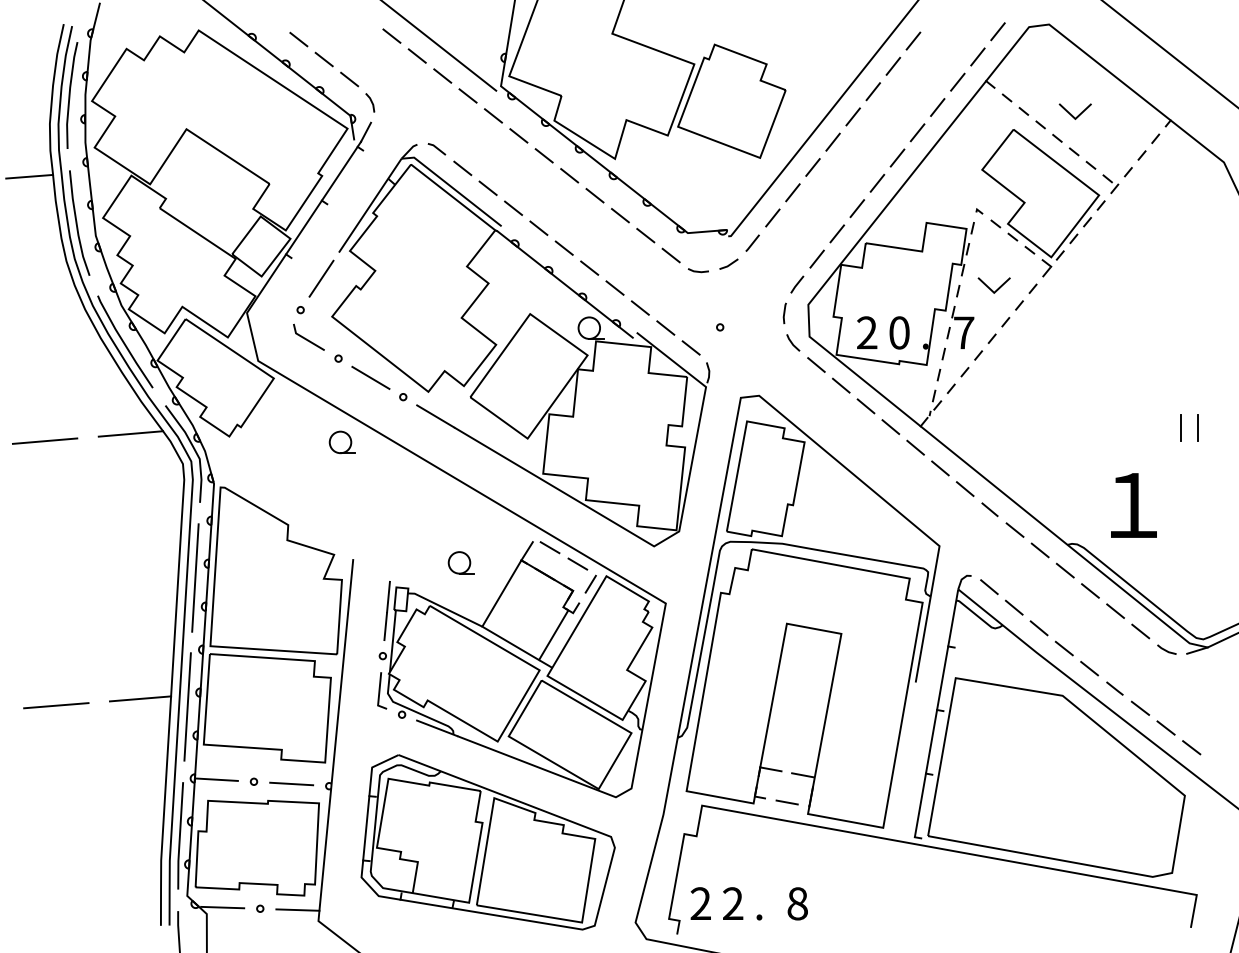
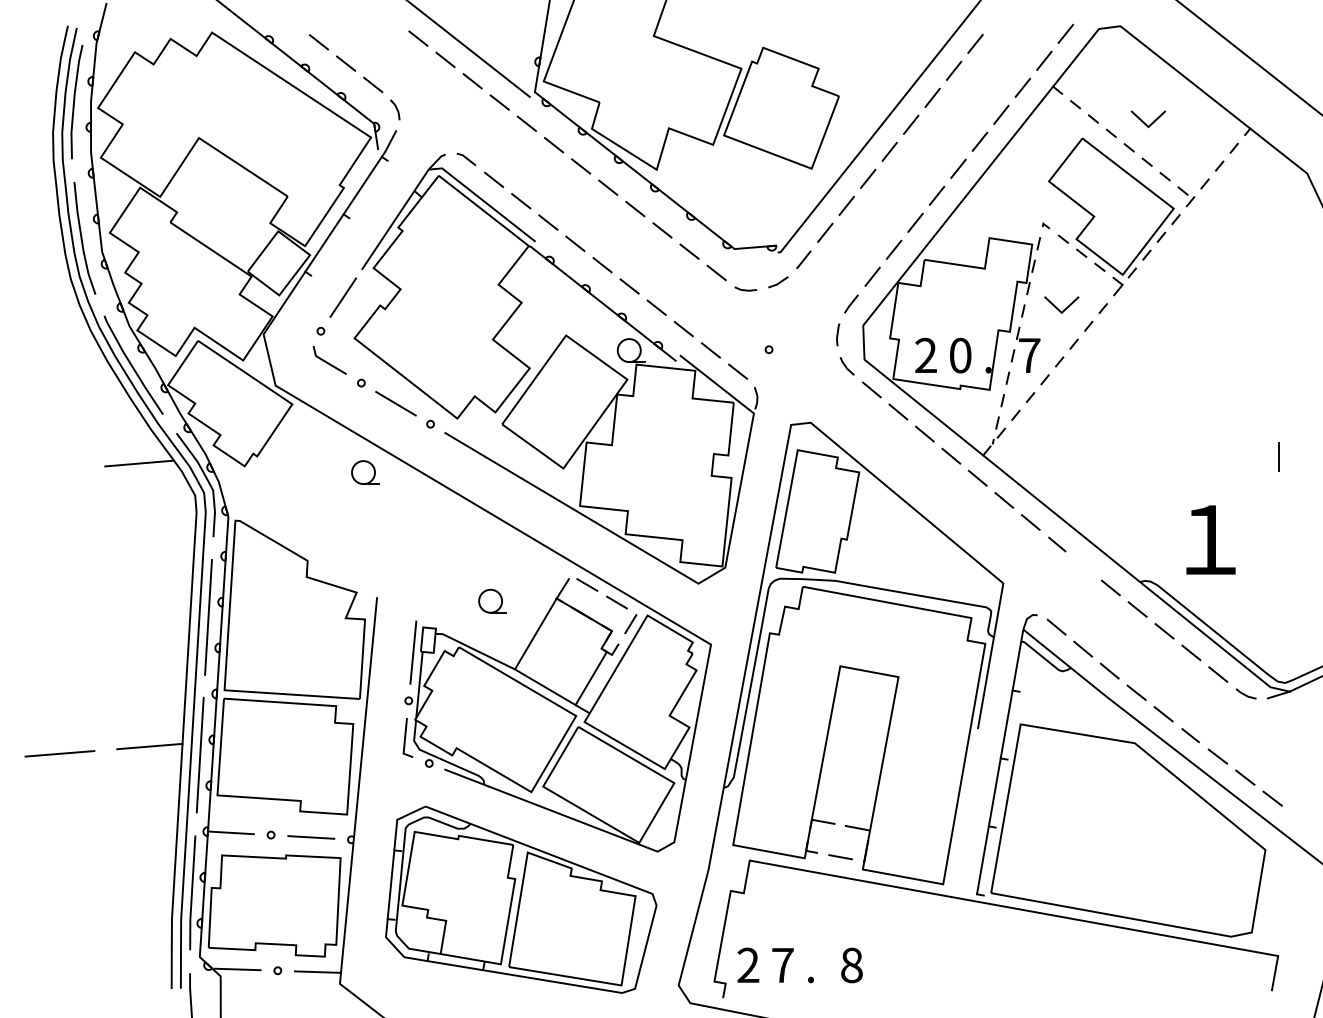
line: (29, 176) -> (31, 188), removed
line: (1180, 428) -> (1260, 457), removed
line: (44, 441) -> (47, 471), removed
line: (1014, 530) -> (1083, 566), removed
text: (732, 902) -> (782, 964), 2 -> 7

